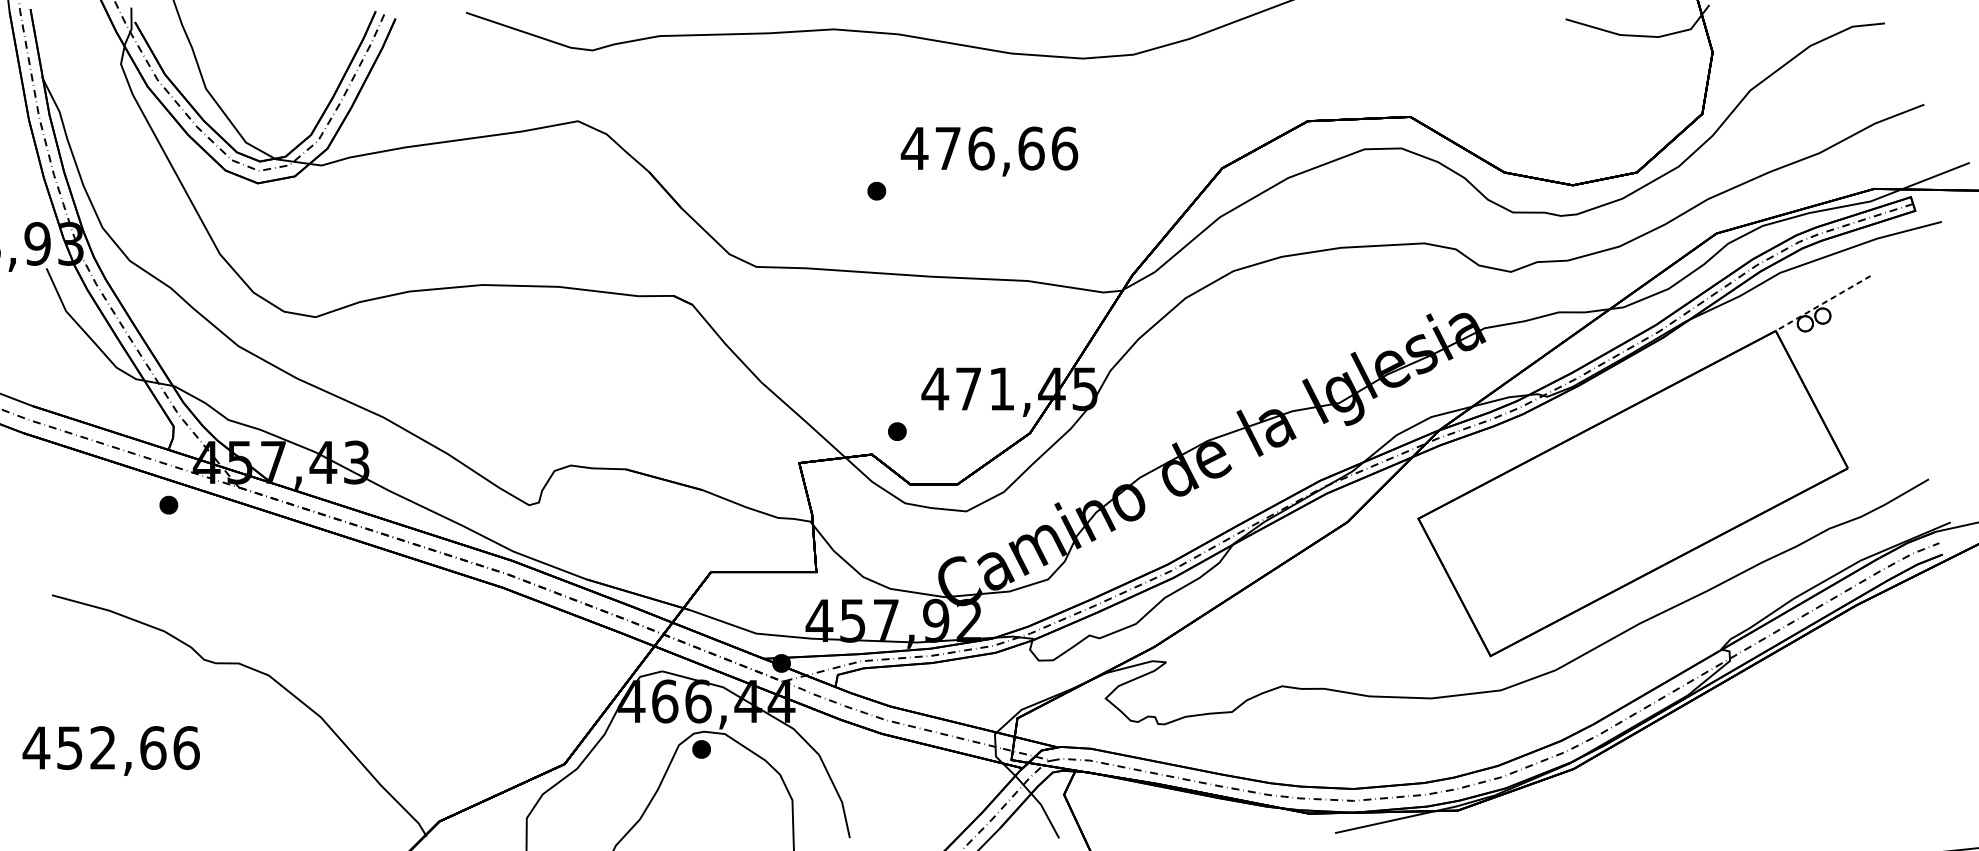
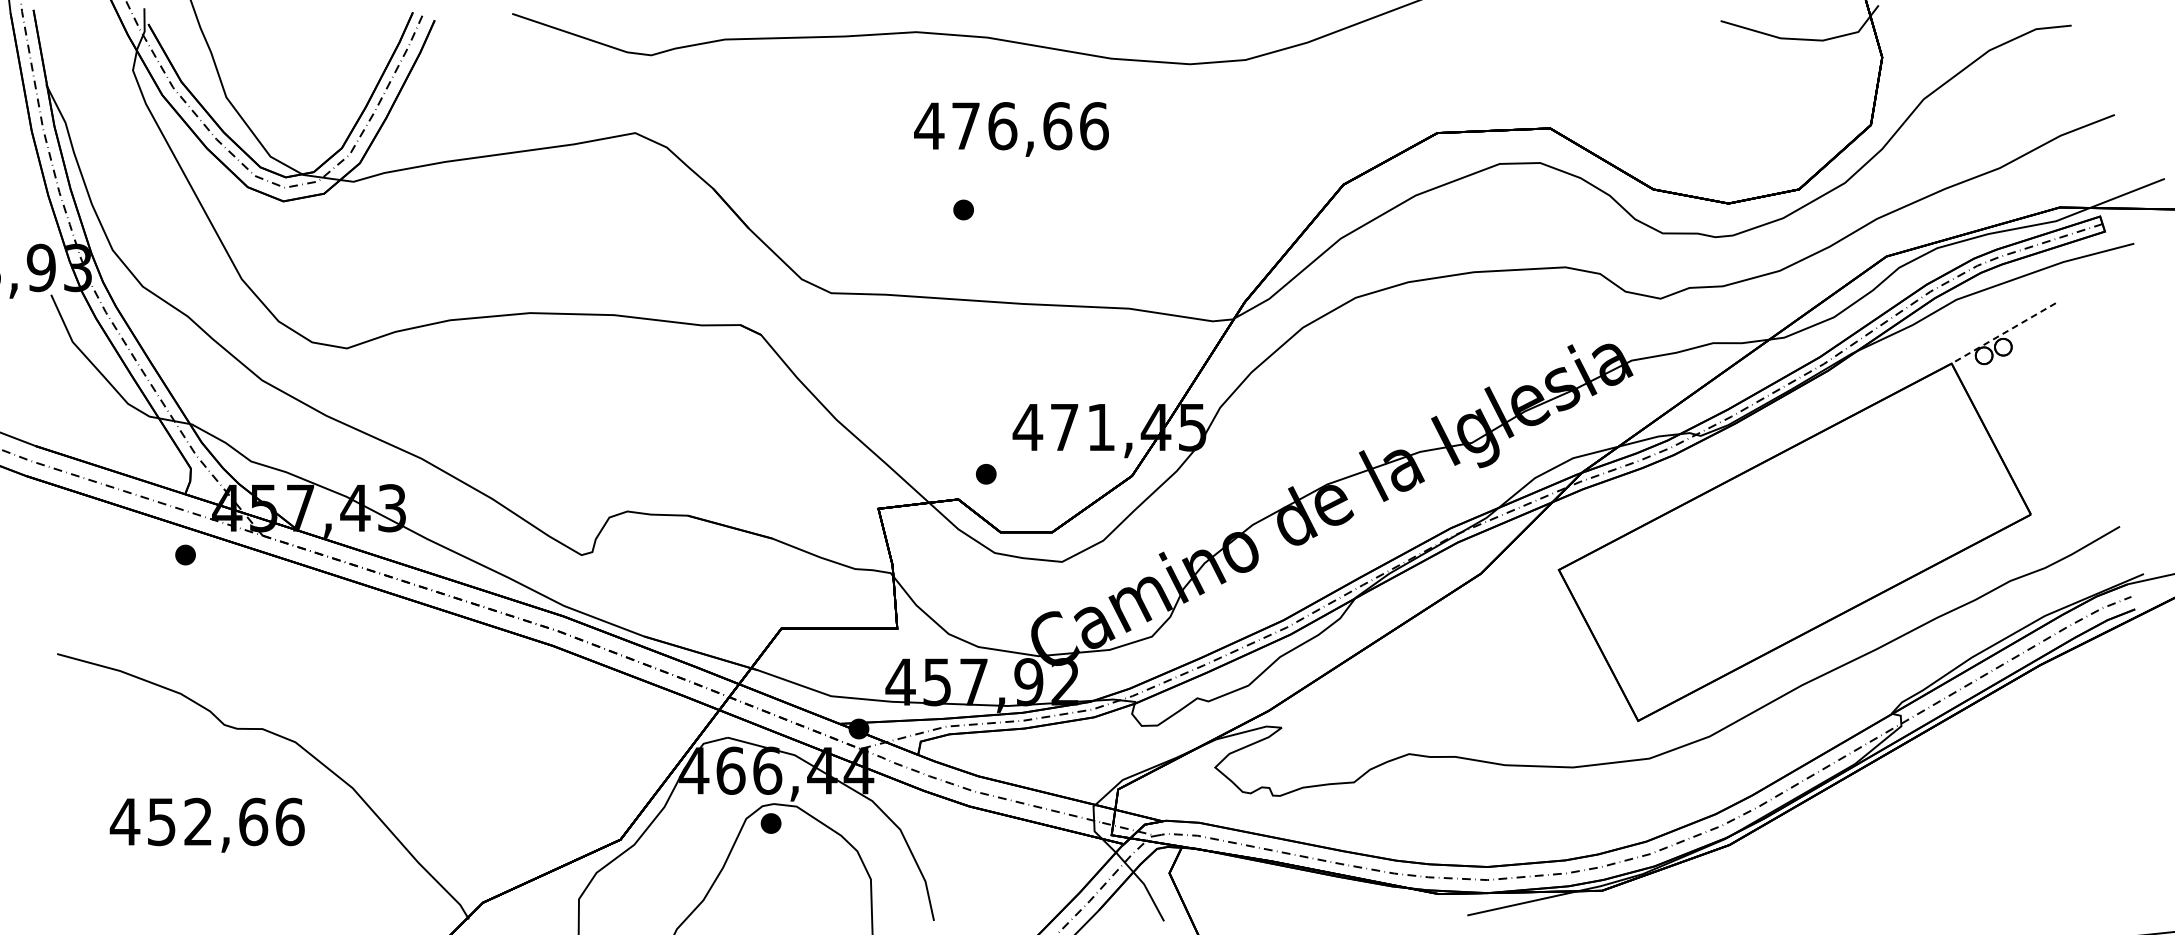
text: (989, 151) -> (1011, 129), moved
text: (110, 750) -> (206, 824), moved

